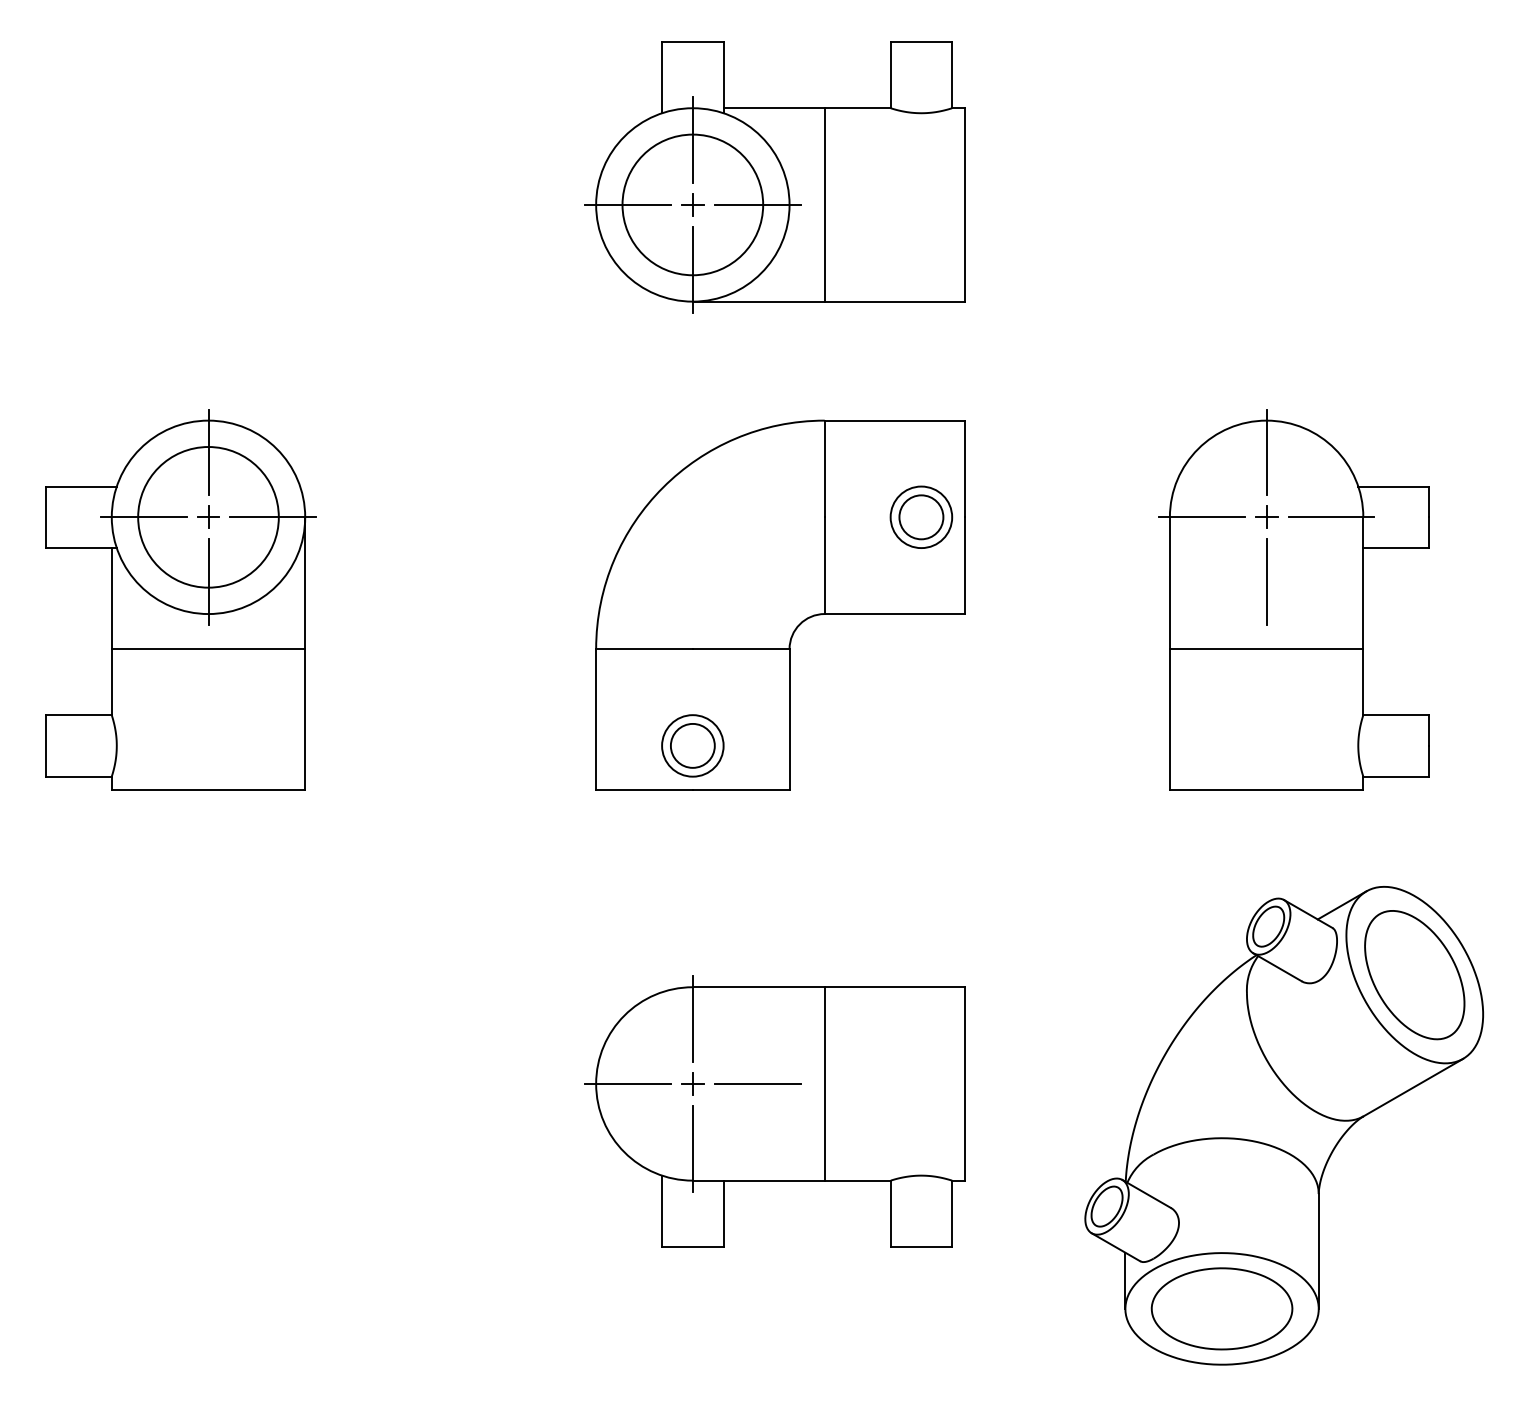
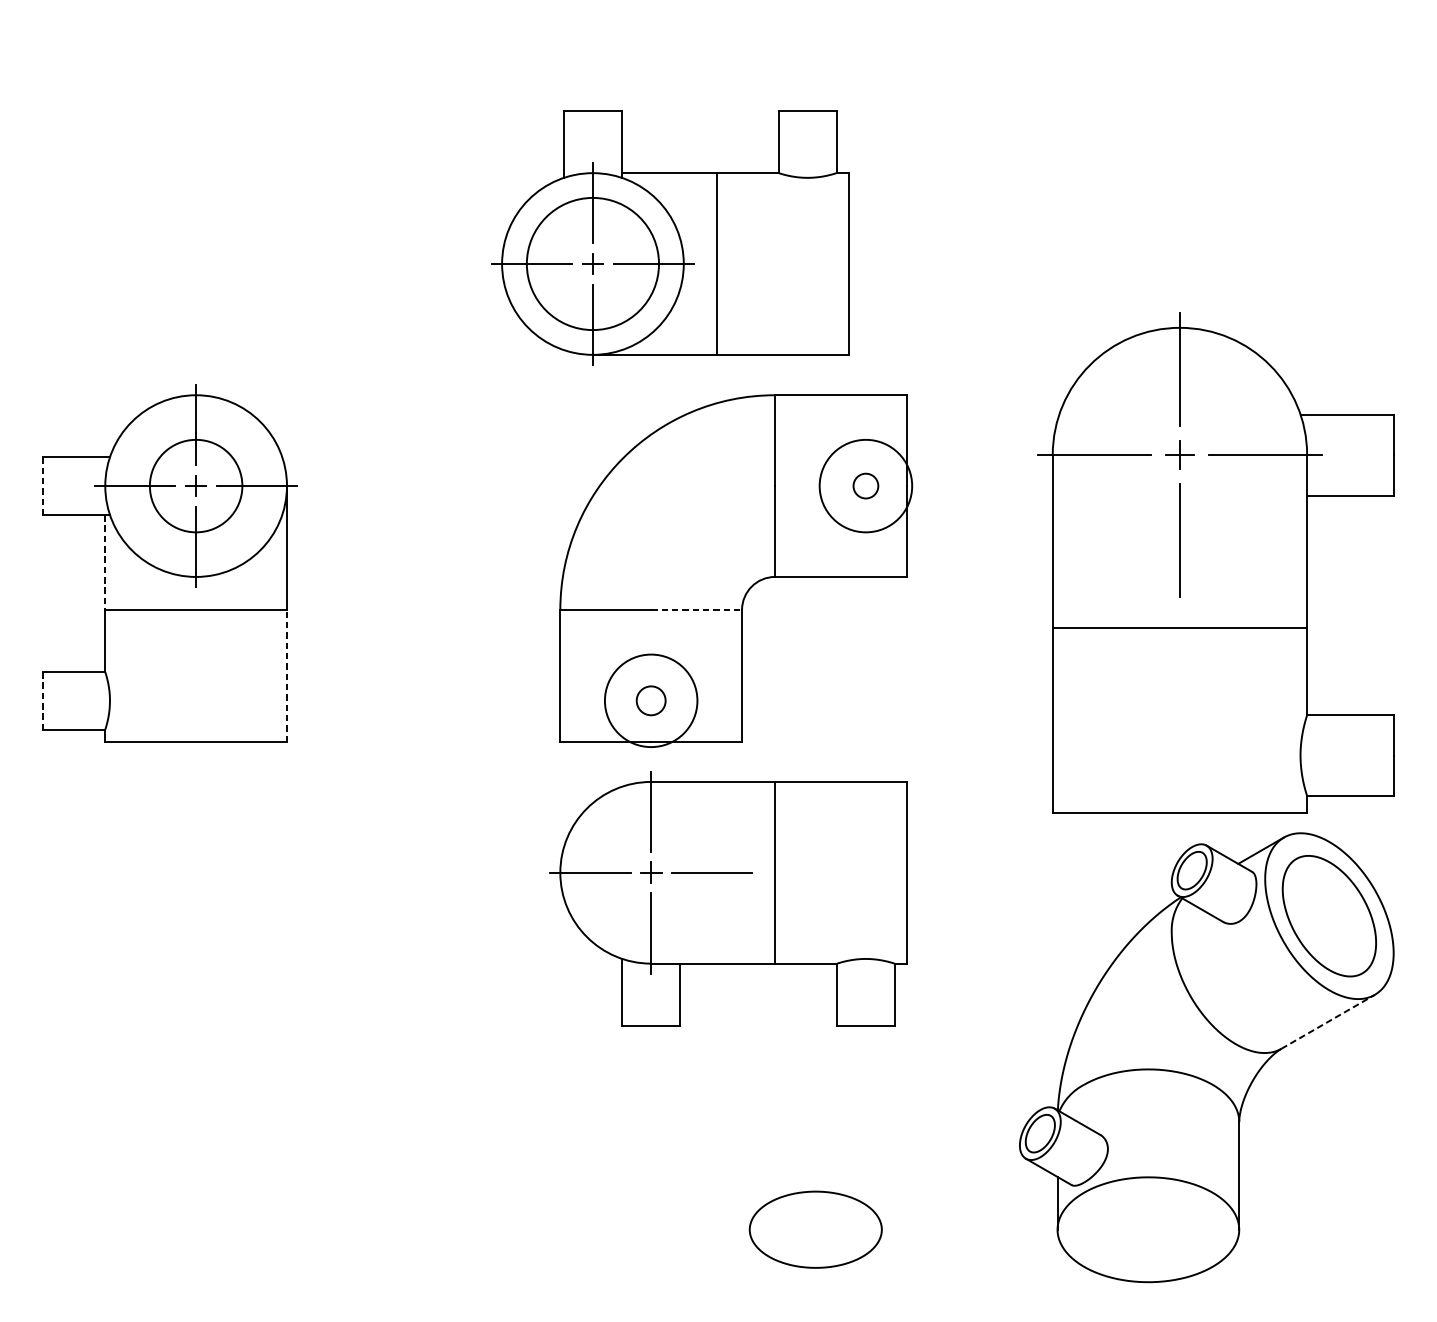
part: (774, 177) -> (669, 238), moved
line: (45, 517) -> (42, 486), solid -> dashed
circle: (208, 517) -> (196, 486), size x0.7
circle: (921, 517) -> (866, 486), size x0.6
circle: (921, 517) -> (866, 486), size x1.6
line: (111, 598) -> (105, 562), solid -> dashed
part: (1293, 599) -> (1215, 563), size x1.4
line: (741, 649) -> (696, 610), solid -> dashed
line: (305, 719) -> (287, 676), solid -> dashed
line: (45, 745) -> (42, 700), solid -> dashed
circle: (692, 745) -> (650, 700), size x0.7
circle: (692, 745) -> (650, 700), size x1.6
line: (1413, 1087) -> (1328, 1021), solid -> dashed
part: (774, 1111) -> (727, 898), moved
part: (1221, 1308) -> (815, 1229), moved

